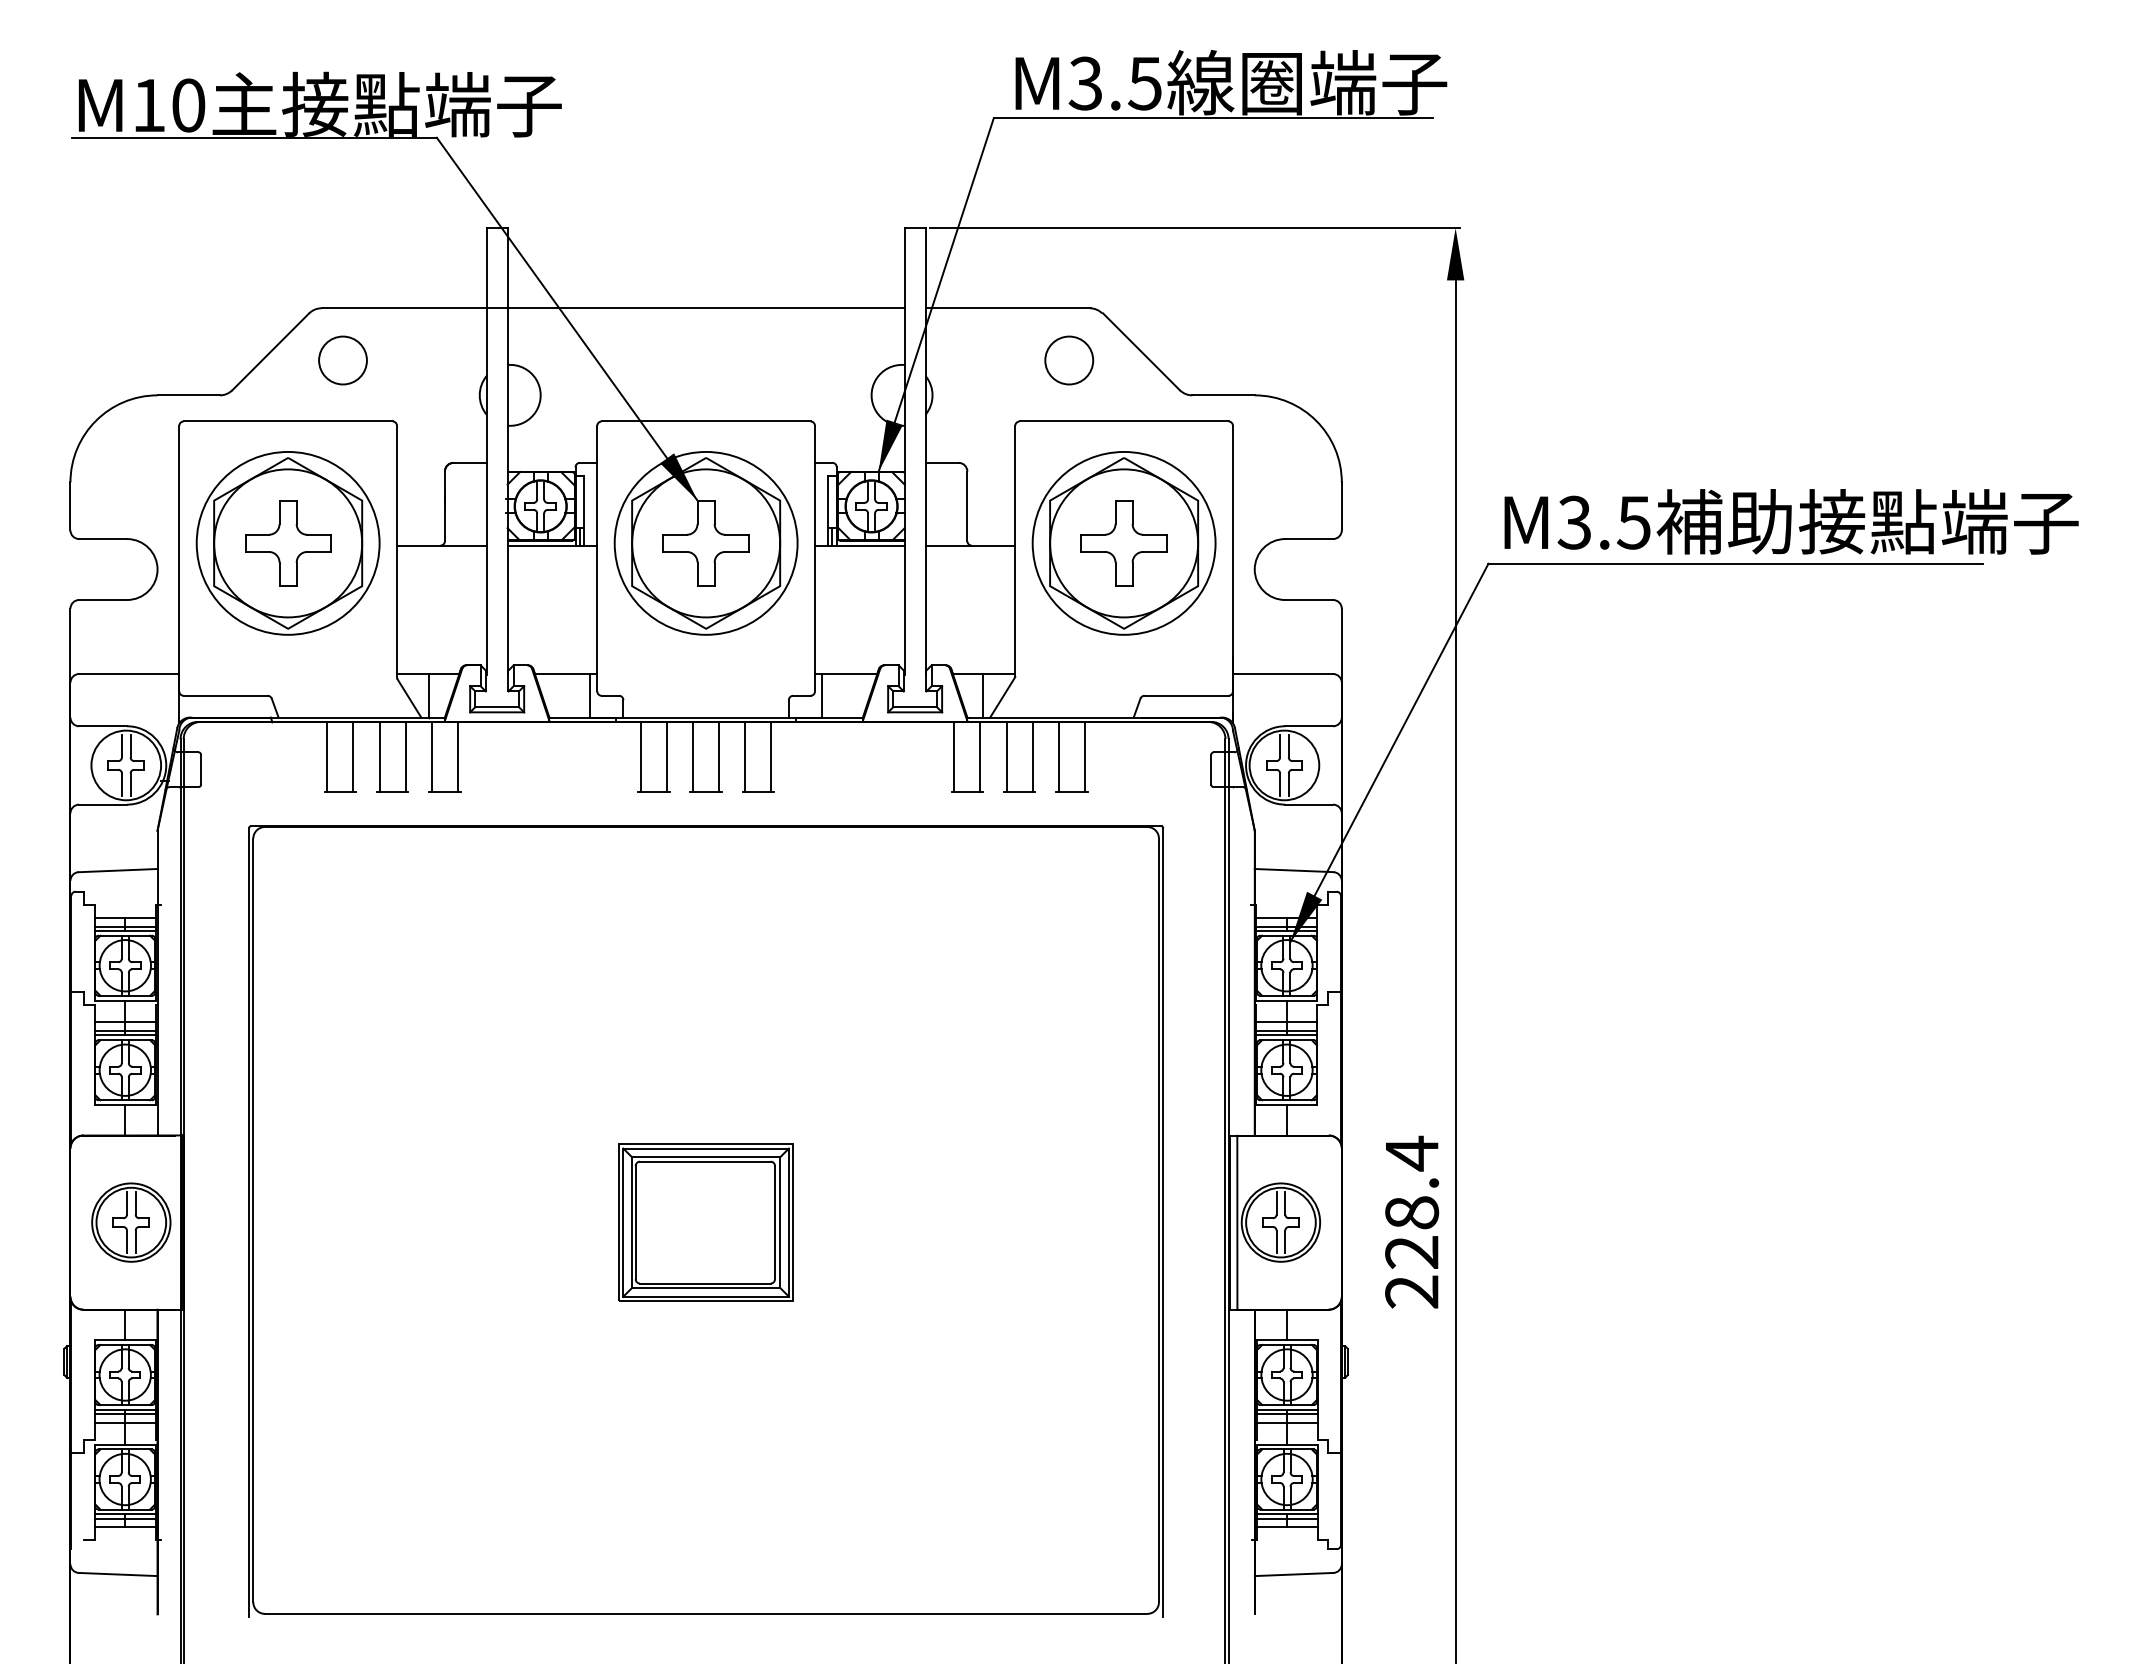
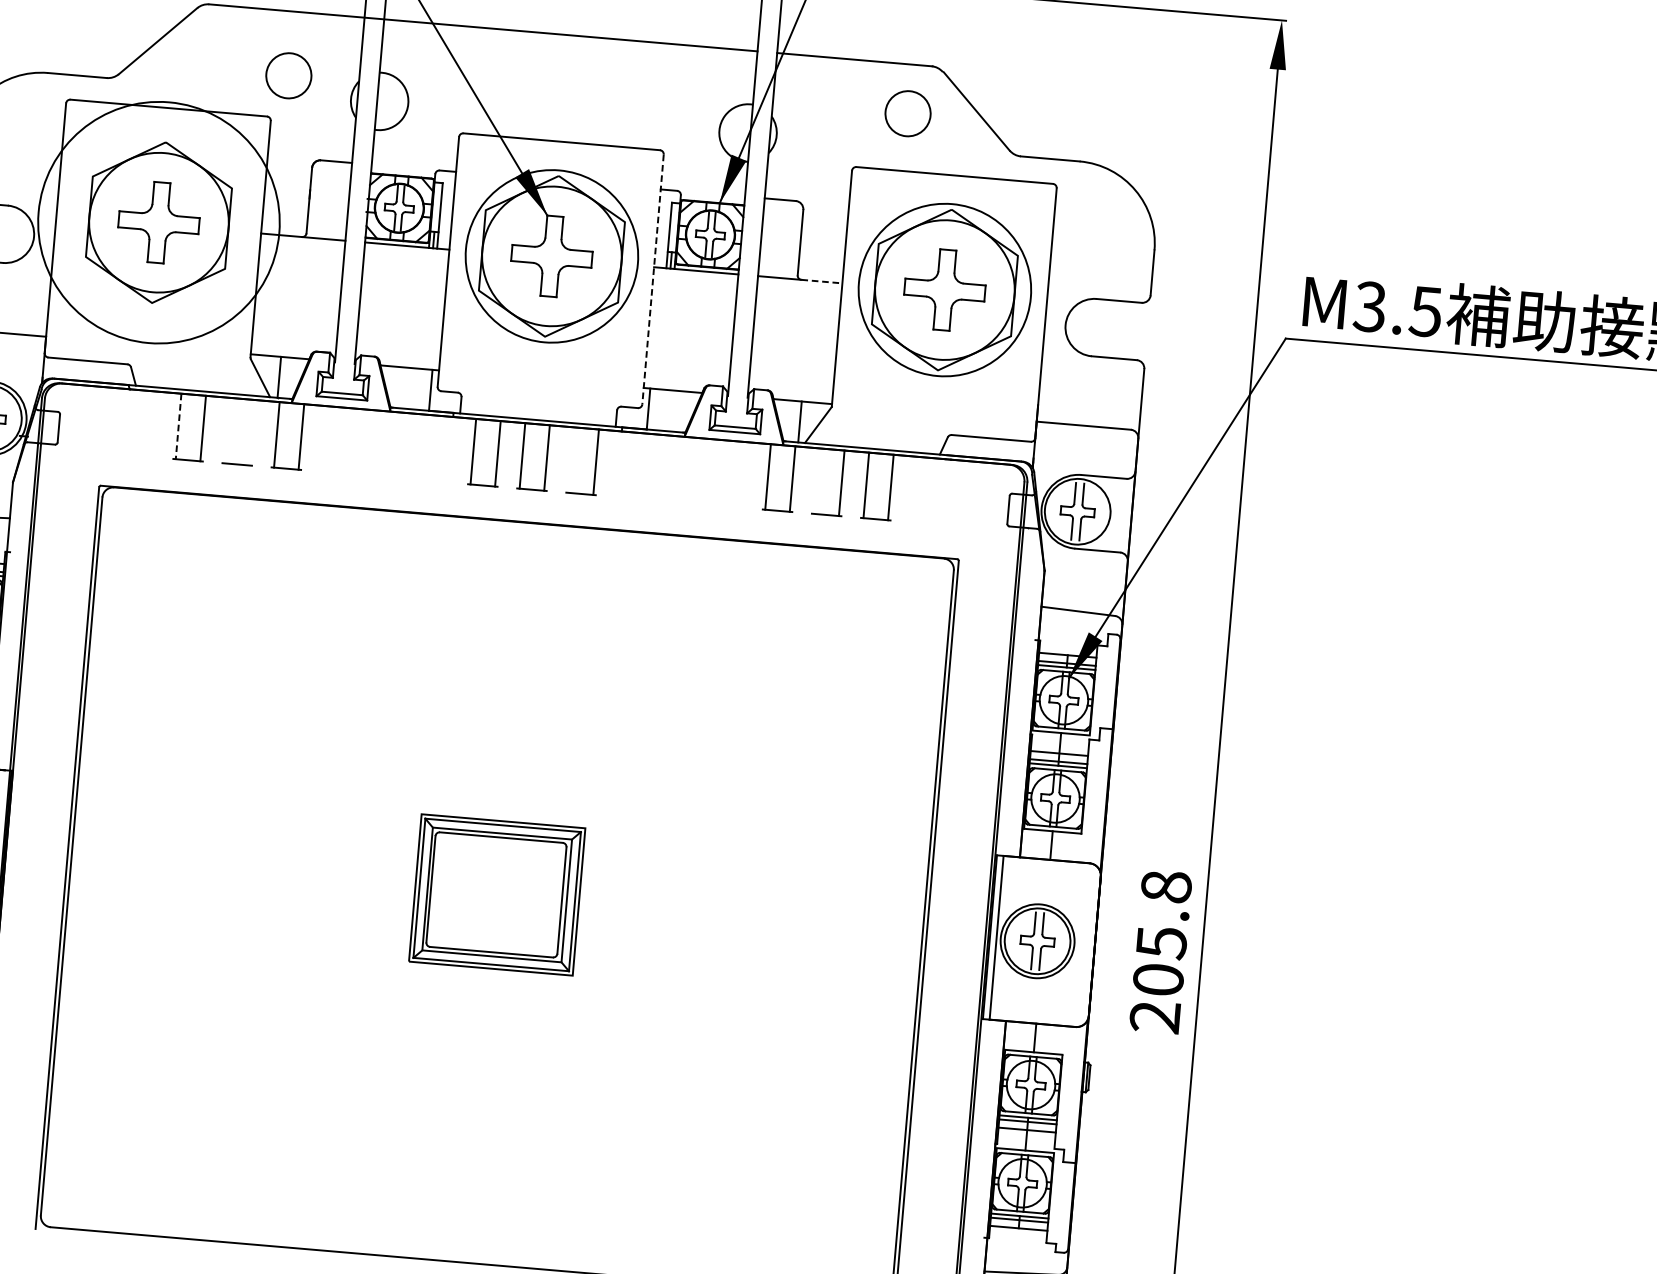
circle: (342, 360) -> (288, 75), moved
circle: (287, 542) -> (158, 221), size x1.4
line: (993, 545) -> (821, 281), solid -> dashed
line: (814, 558) -> (652, 279), solid -> dashed
line: (327, 756) -> (178, 426), solid -> dashed
line: (379, 756) -> (227, 430), removed
line: (405, 756) -> (252, 432), removed
line: (745, 756) -> (571, 459), removed
line: (1006, 756) -> (817, 480), removed
text: (1412, 1201) -> (1162, 932), 228.4 -> 205.8

